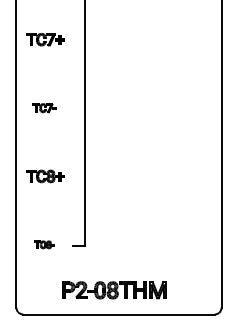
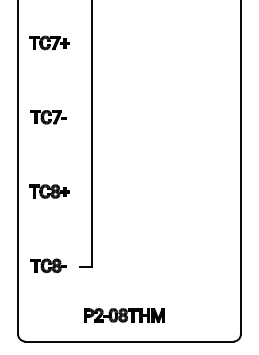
part: (44, 108) -> (48, 117), size x1.43
part: (44, 244) -> (48, 265), size x1.67
part: (114, 290) -> (124, 315), size x0.71

